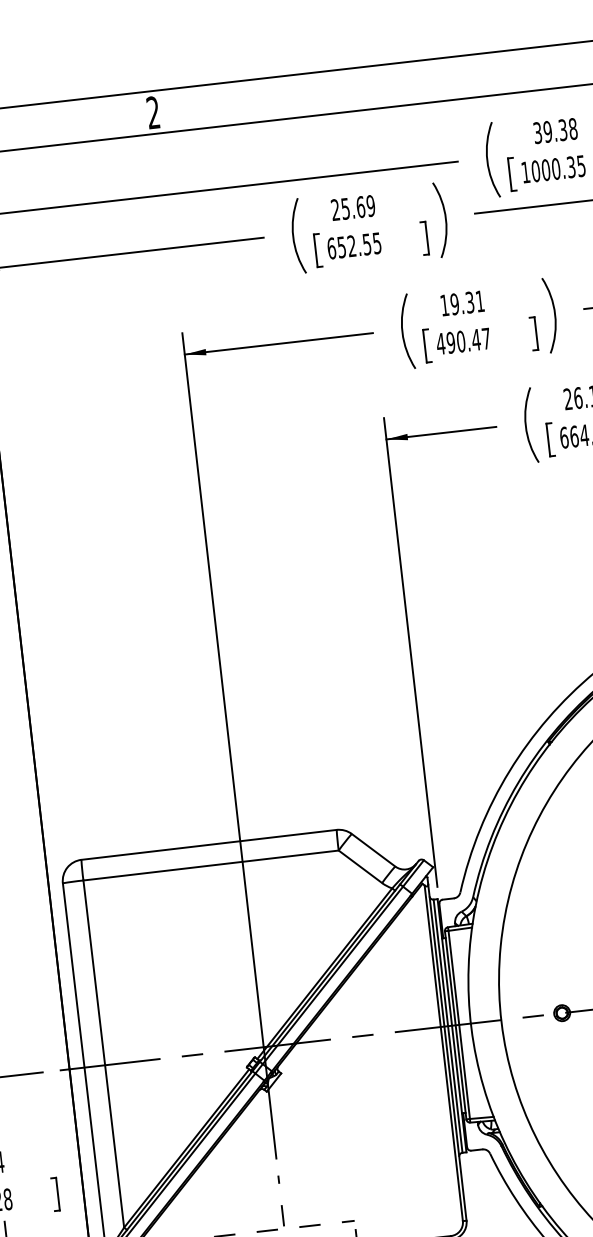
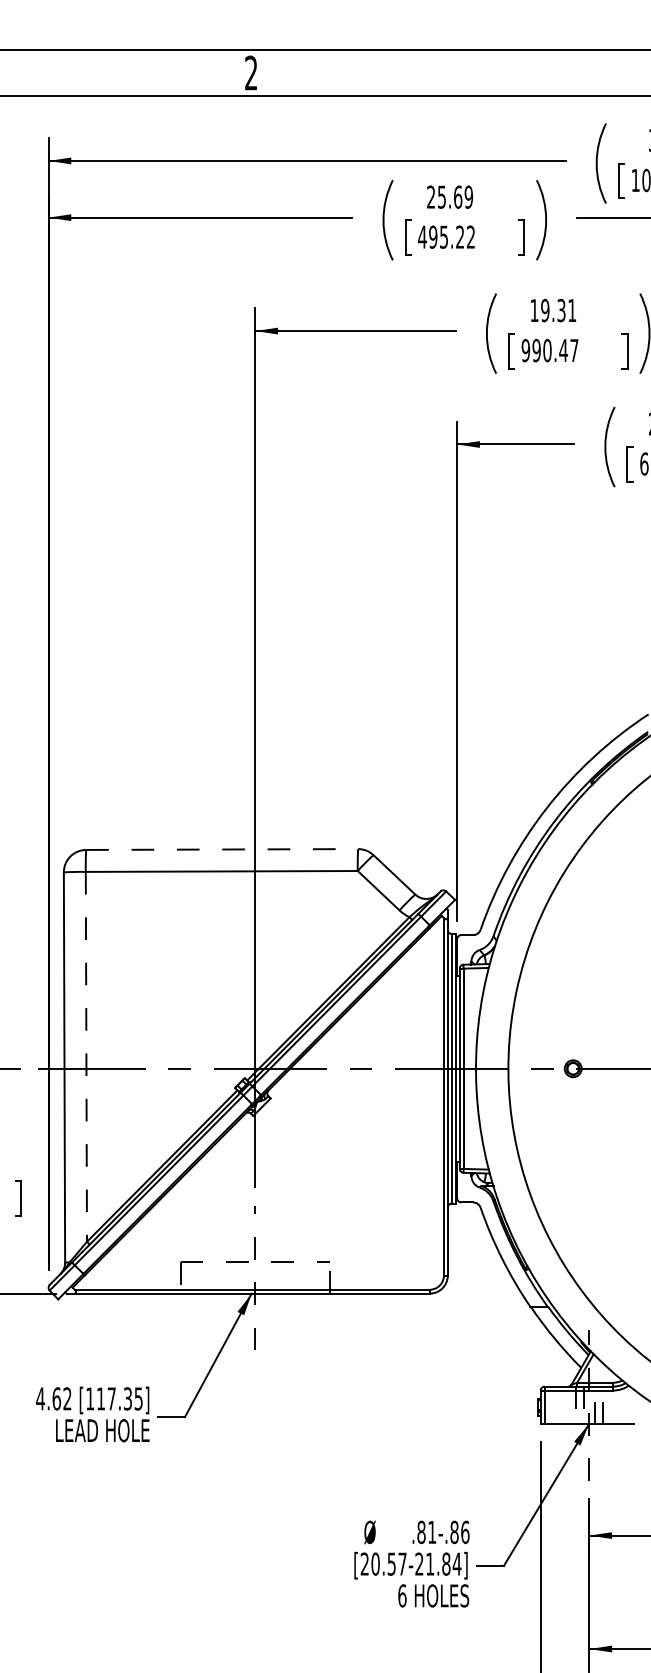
text: (354, 245) -> (446, 236), 652.55 -> 495.22
text: (440, 343) -> (525, 350), 490.47 -> 990.47
line: (209, 844) -> (222, 849), solid -> dashed
line: (103, 1053) -> (86, 1056), solid -> dashed

